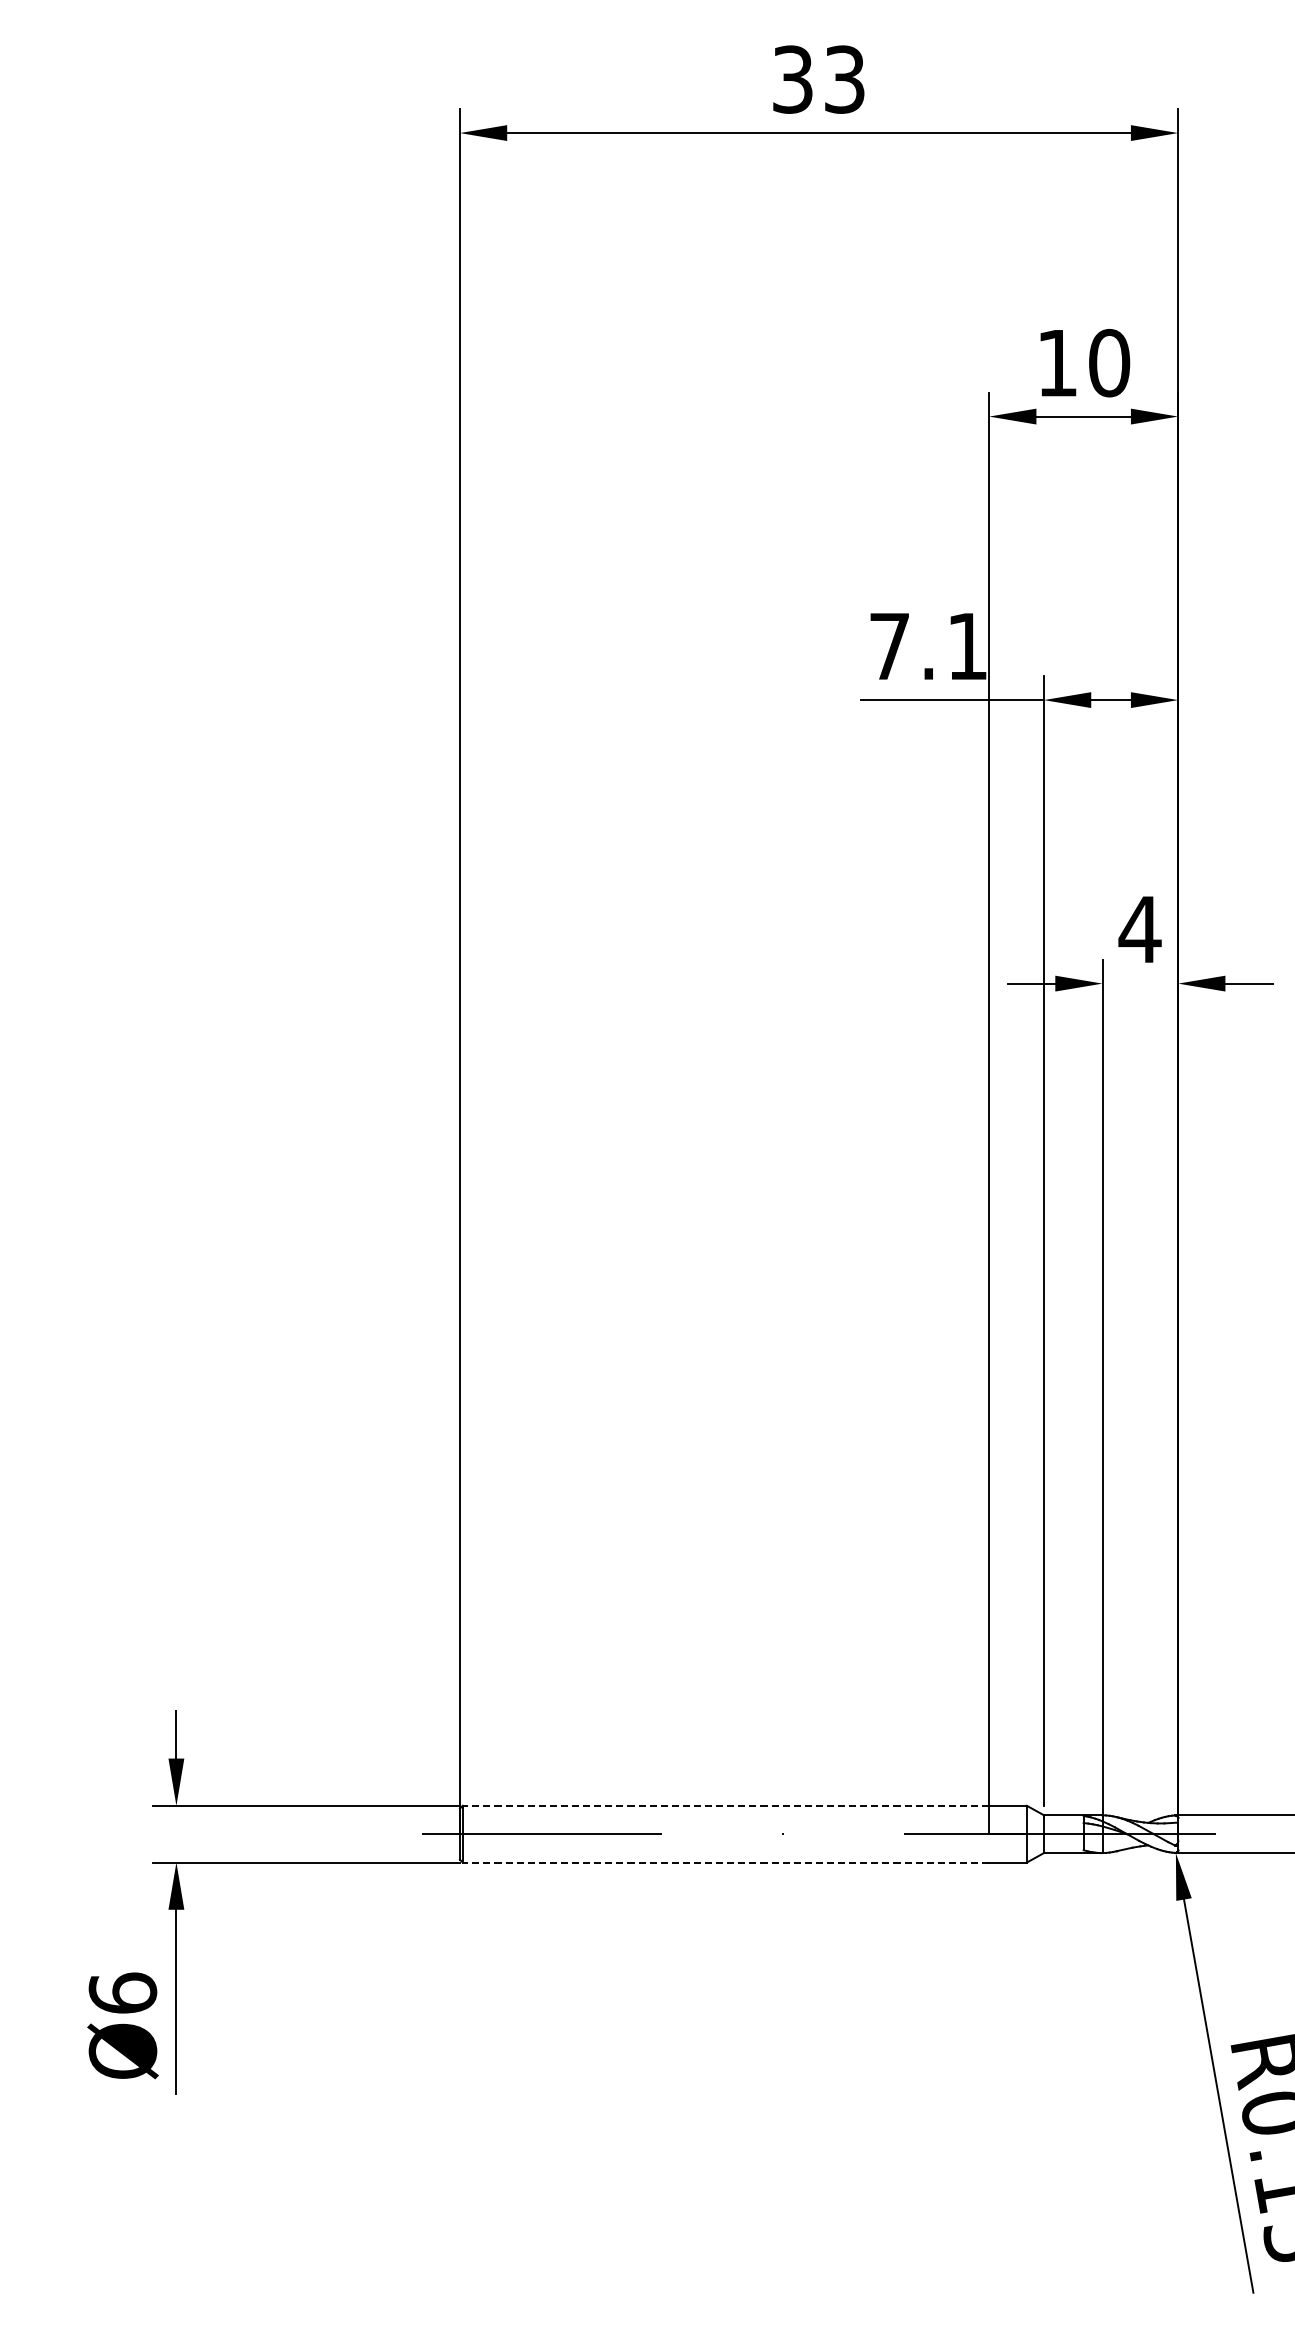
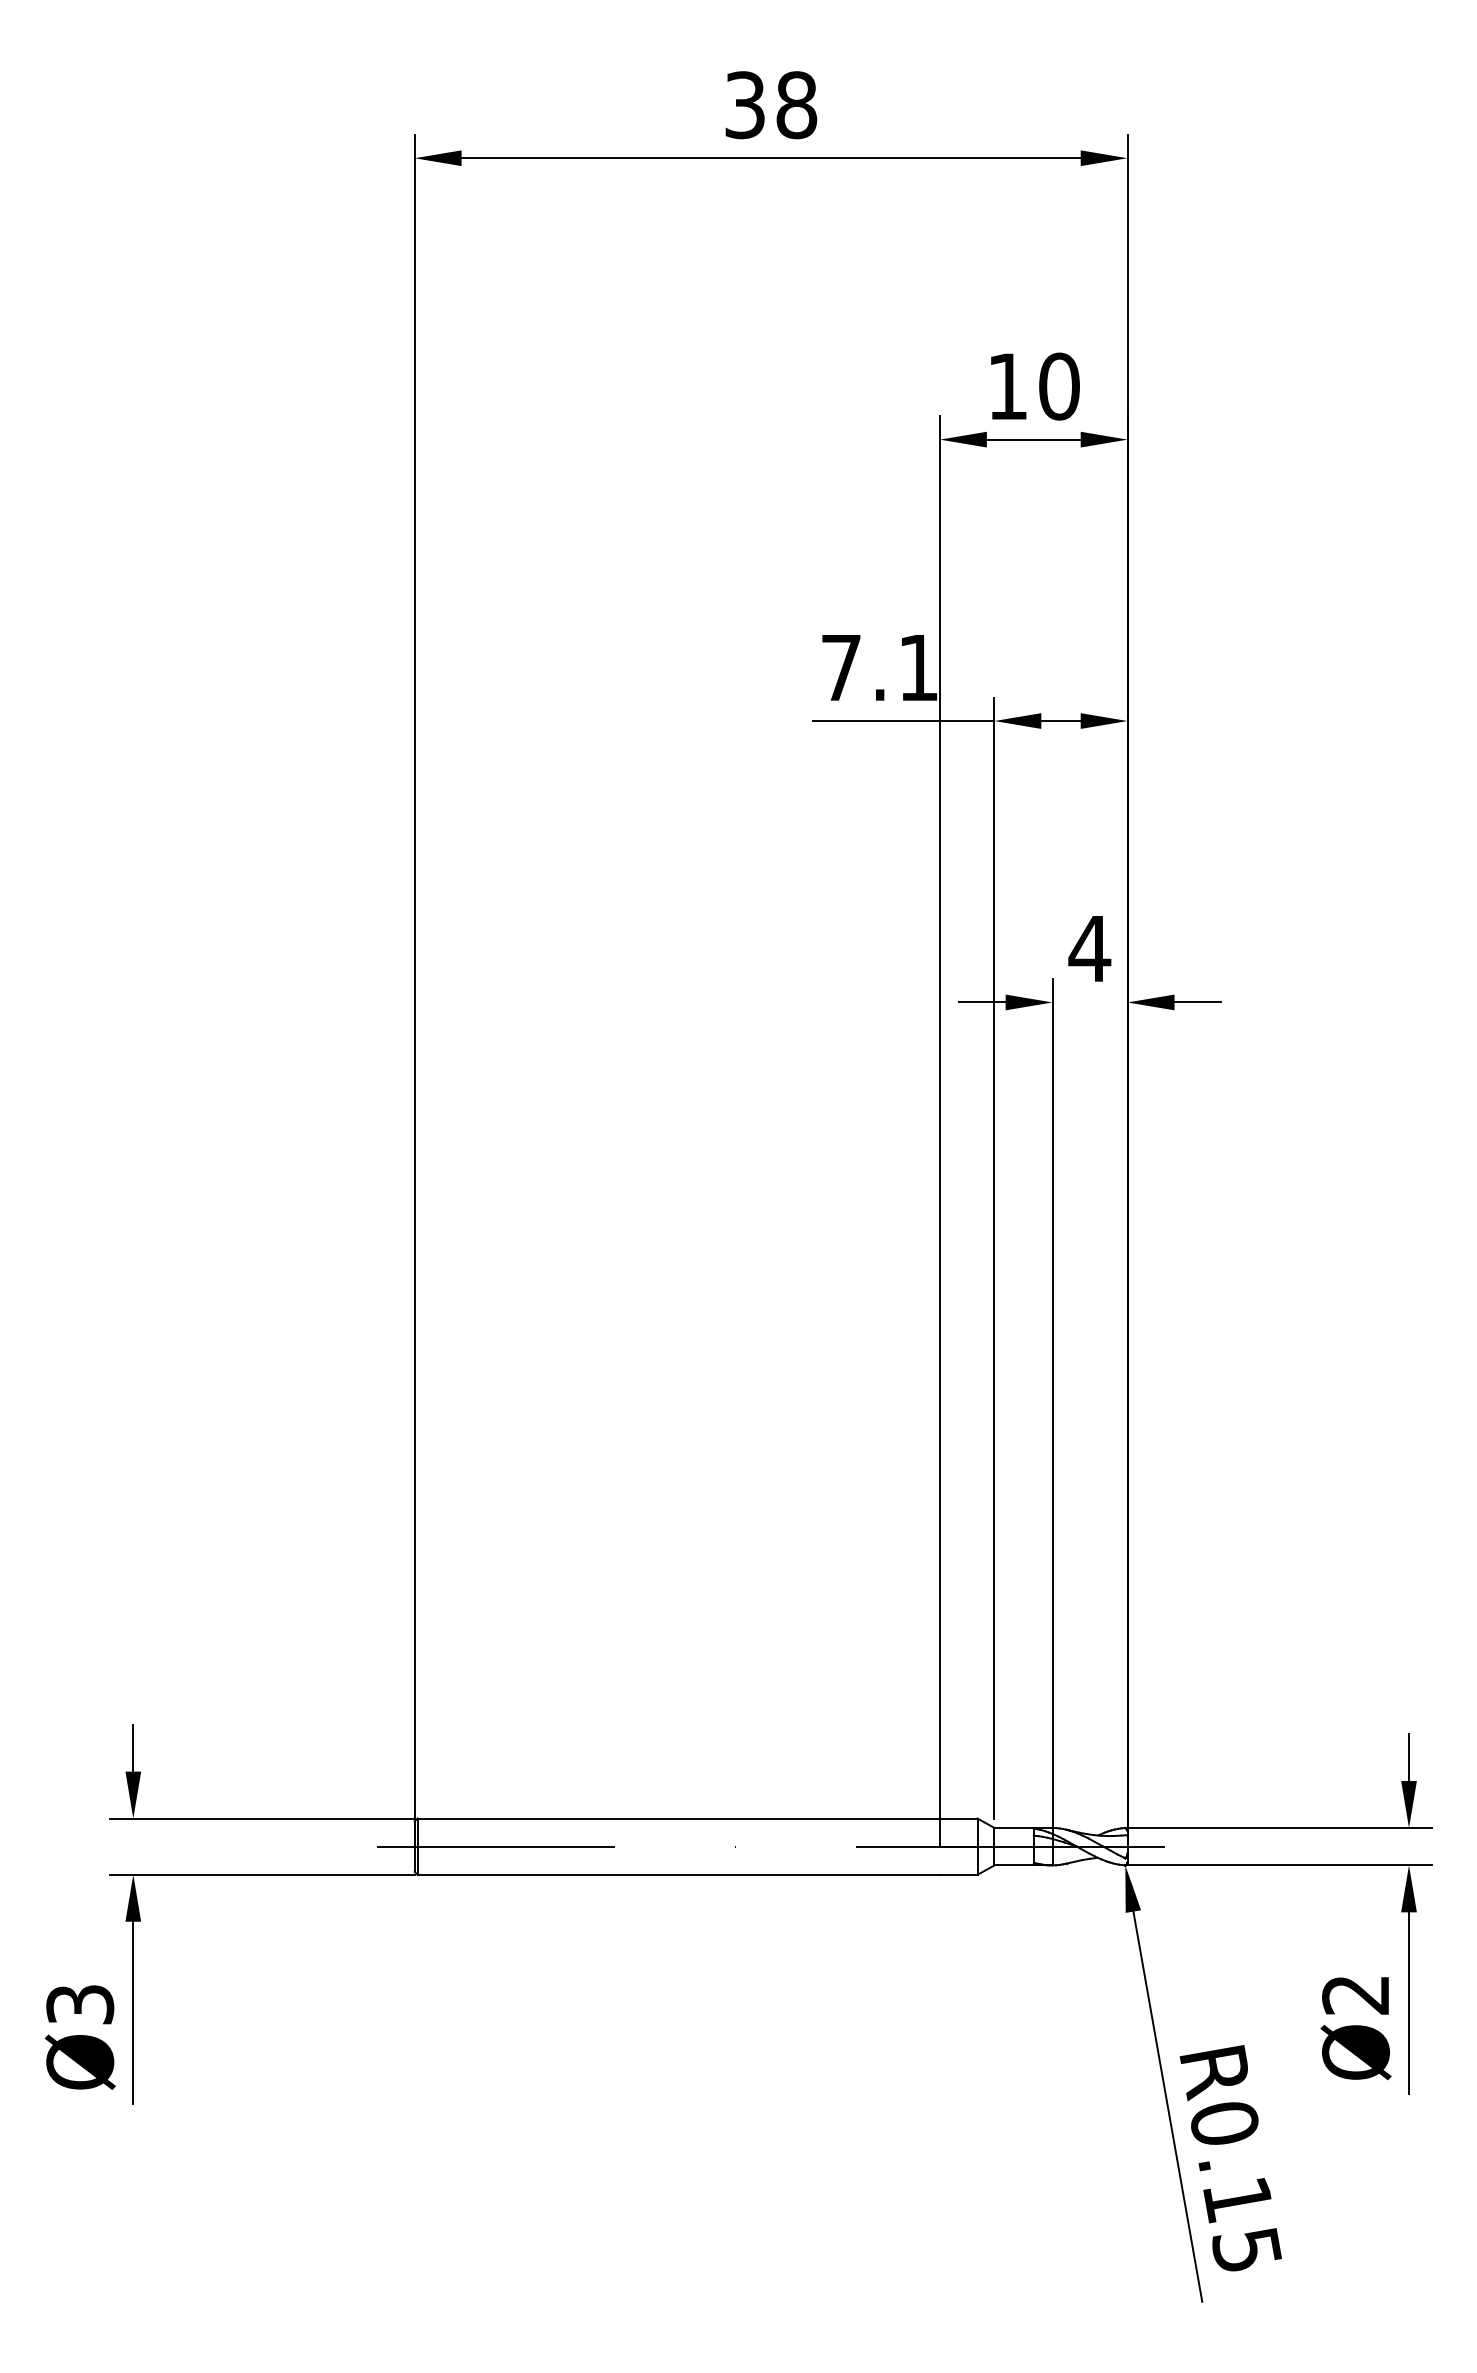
text: (844, 79) -> (796, 105), 33 -> 38
line: (725, 1805) -> (678, 1818), dashed -> solid
line: (725, 1862) -> (678, 1874), dashed -> solid
text: (123, 1993) -> (80, 2004), Ø6 -> Ø3

